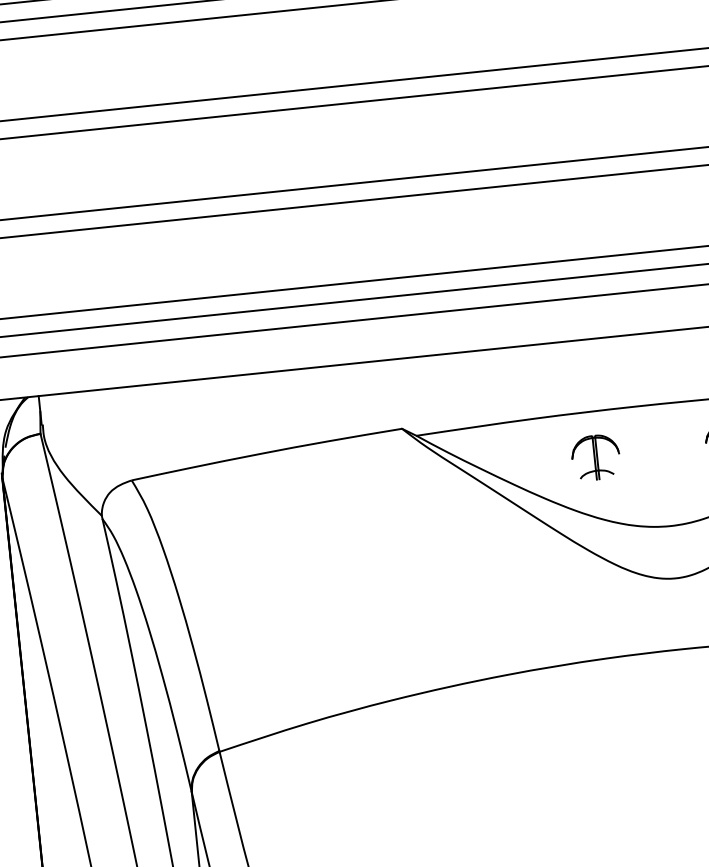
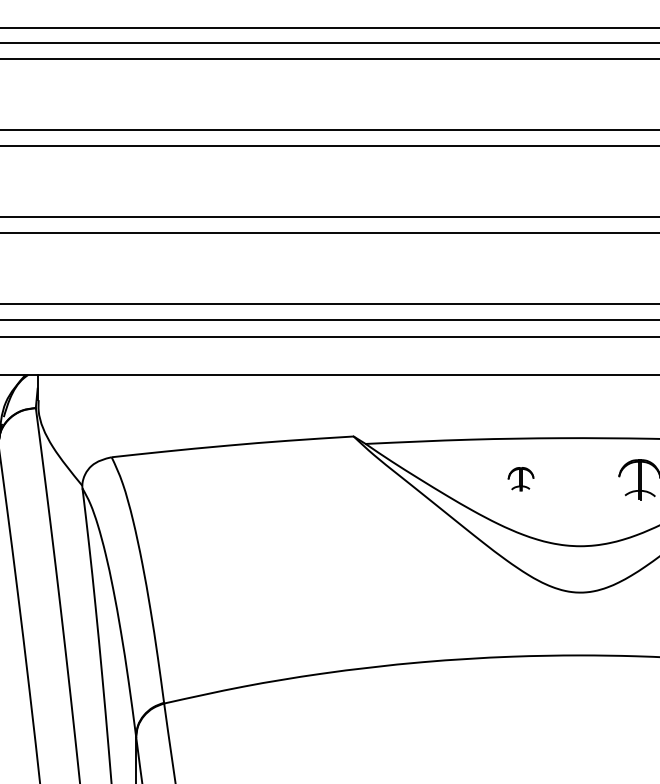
part: (595, 457) -> (520, 479), size x0.6

